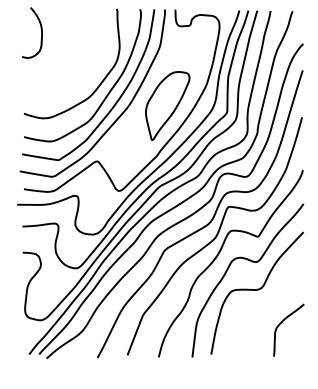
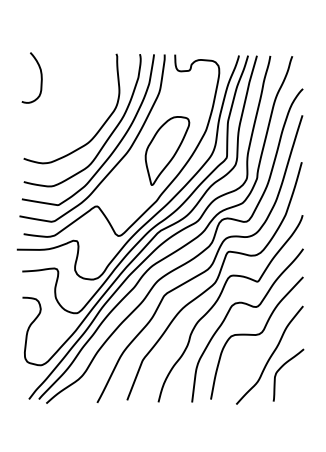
curve: (270, 310) -> (270, 355), added

